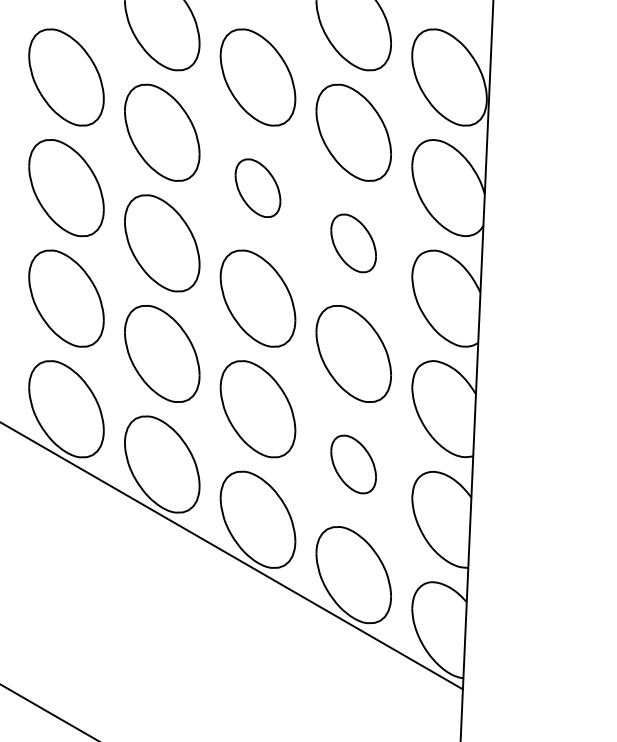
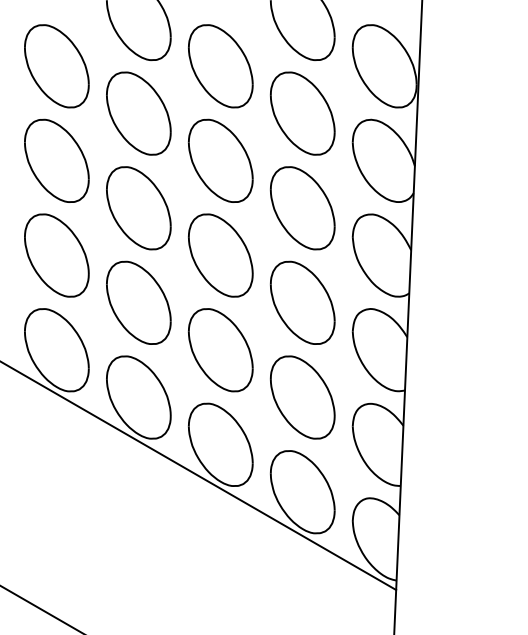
part: (257, 188) -> (220, 161), size x1.67
part: (353, 243) -> (302, 208), size x1.67
part: (353, 464) -> (302, 397), size x1.67

